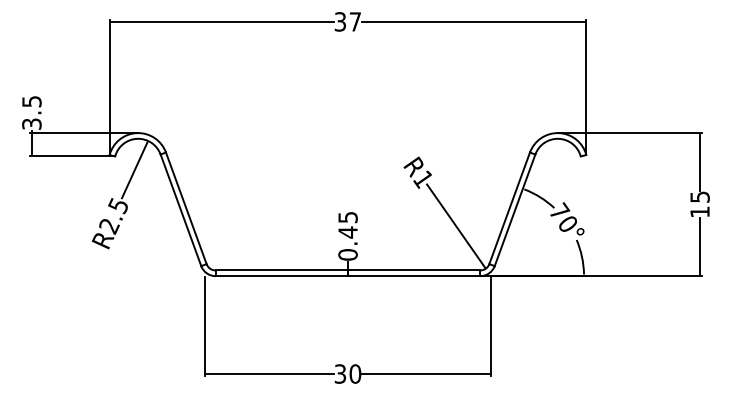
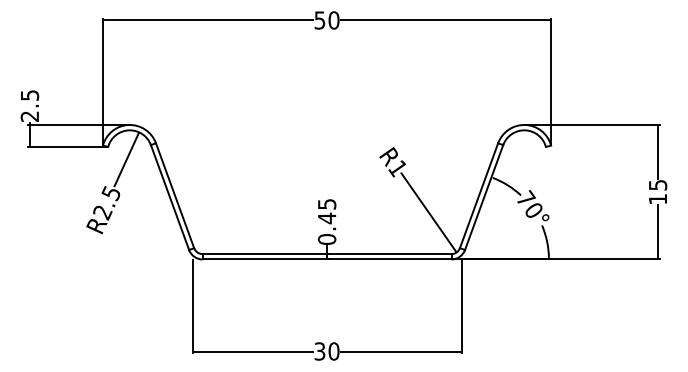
text: (348, 21) -> (327, 20), 37 -> 50
text: (32, 124) -> (30, 116), 3.5 -> 2.5

